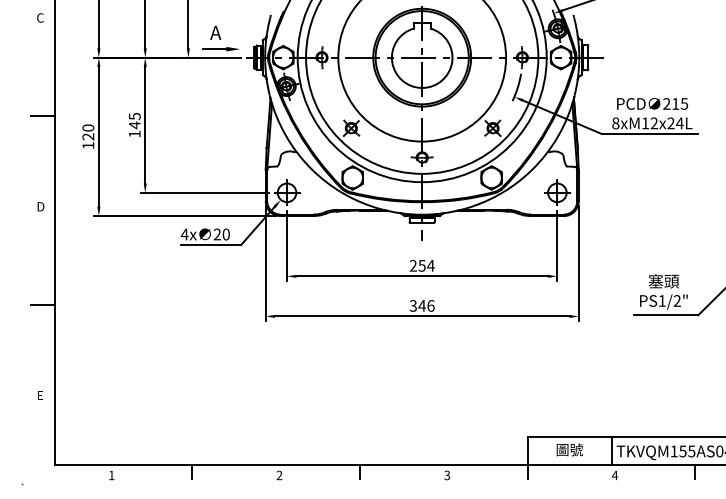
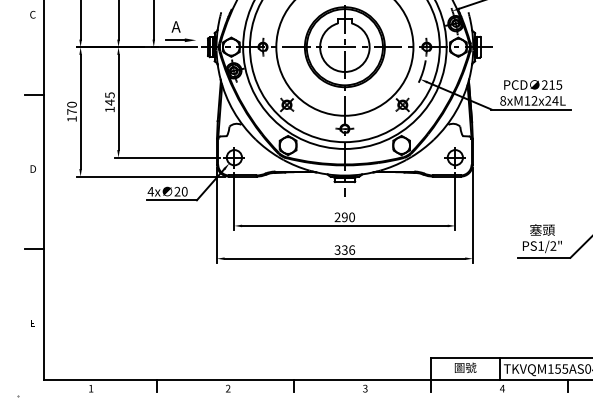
text: (87, 136) -> (71, 111), 120 -> 170
text: (426, 266) -> (348, 217), 254 -> 290
text: (421, 305) -> (344, 249), 346 -> 336

